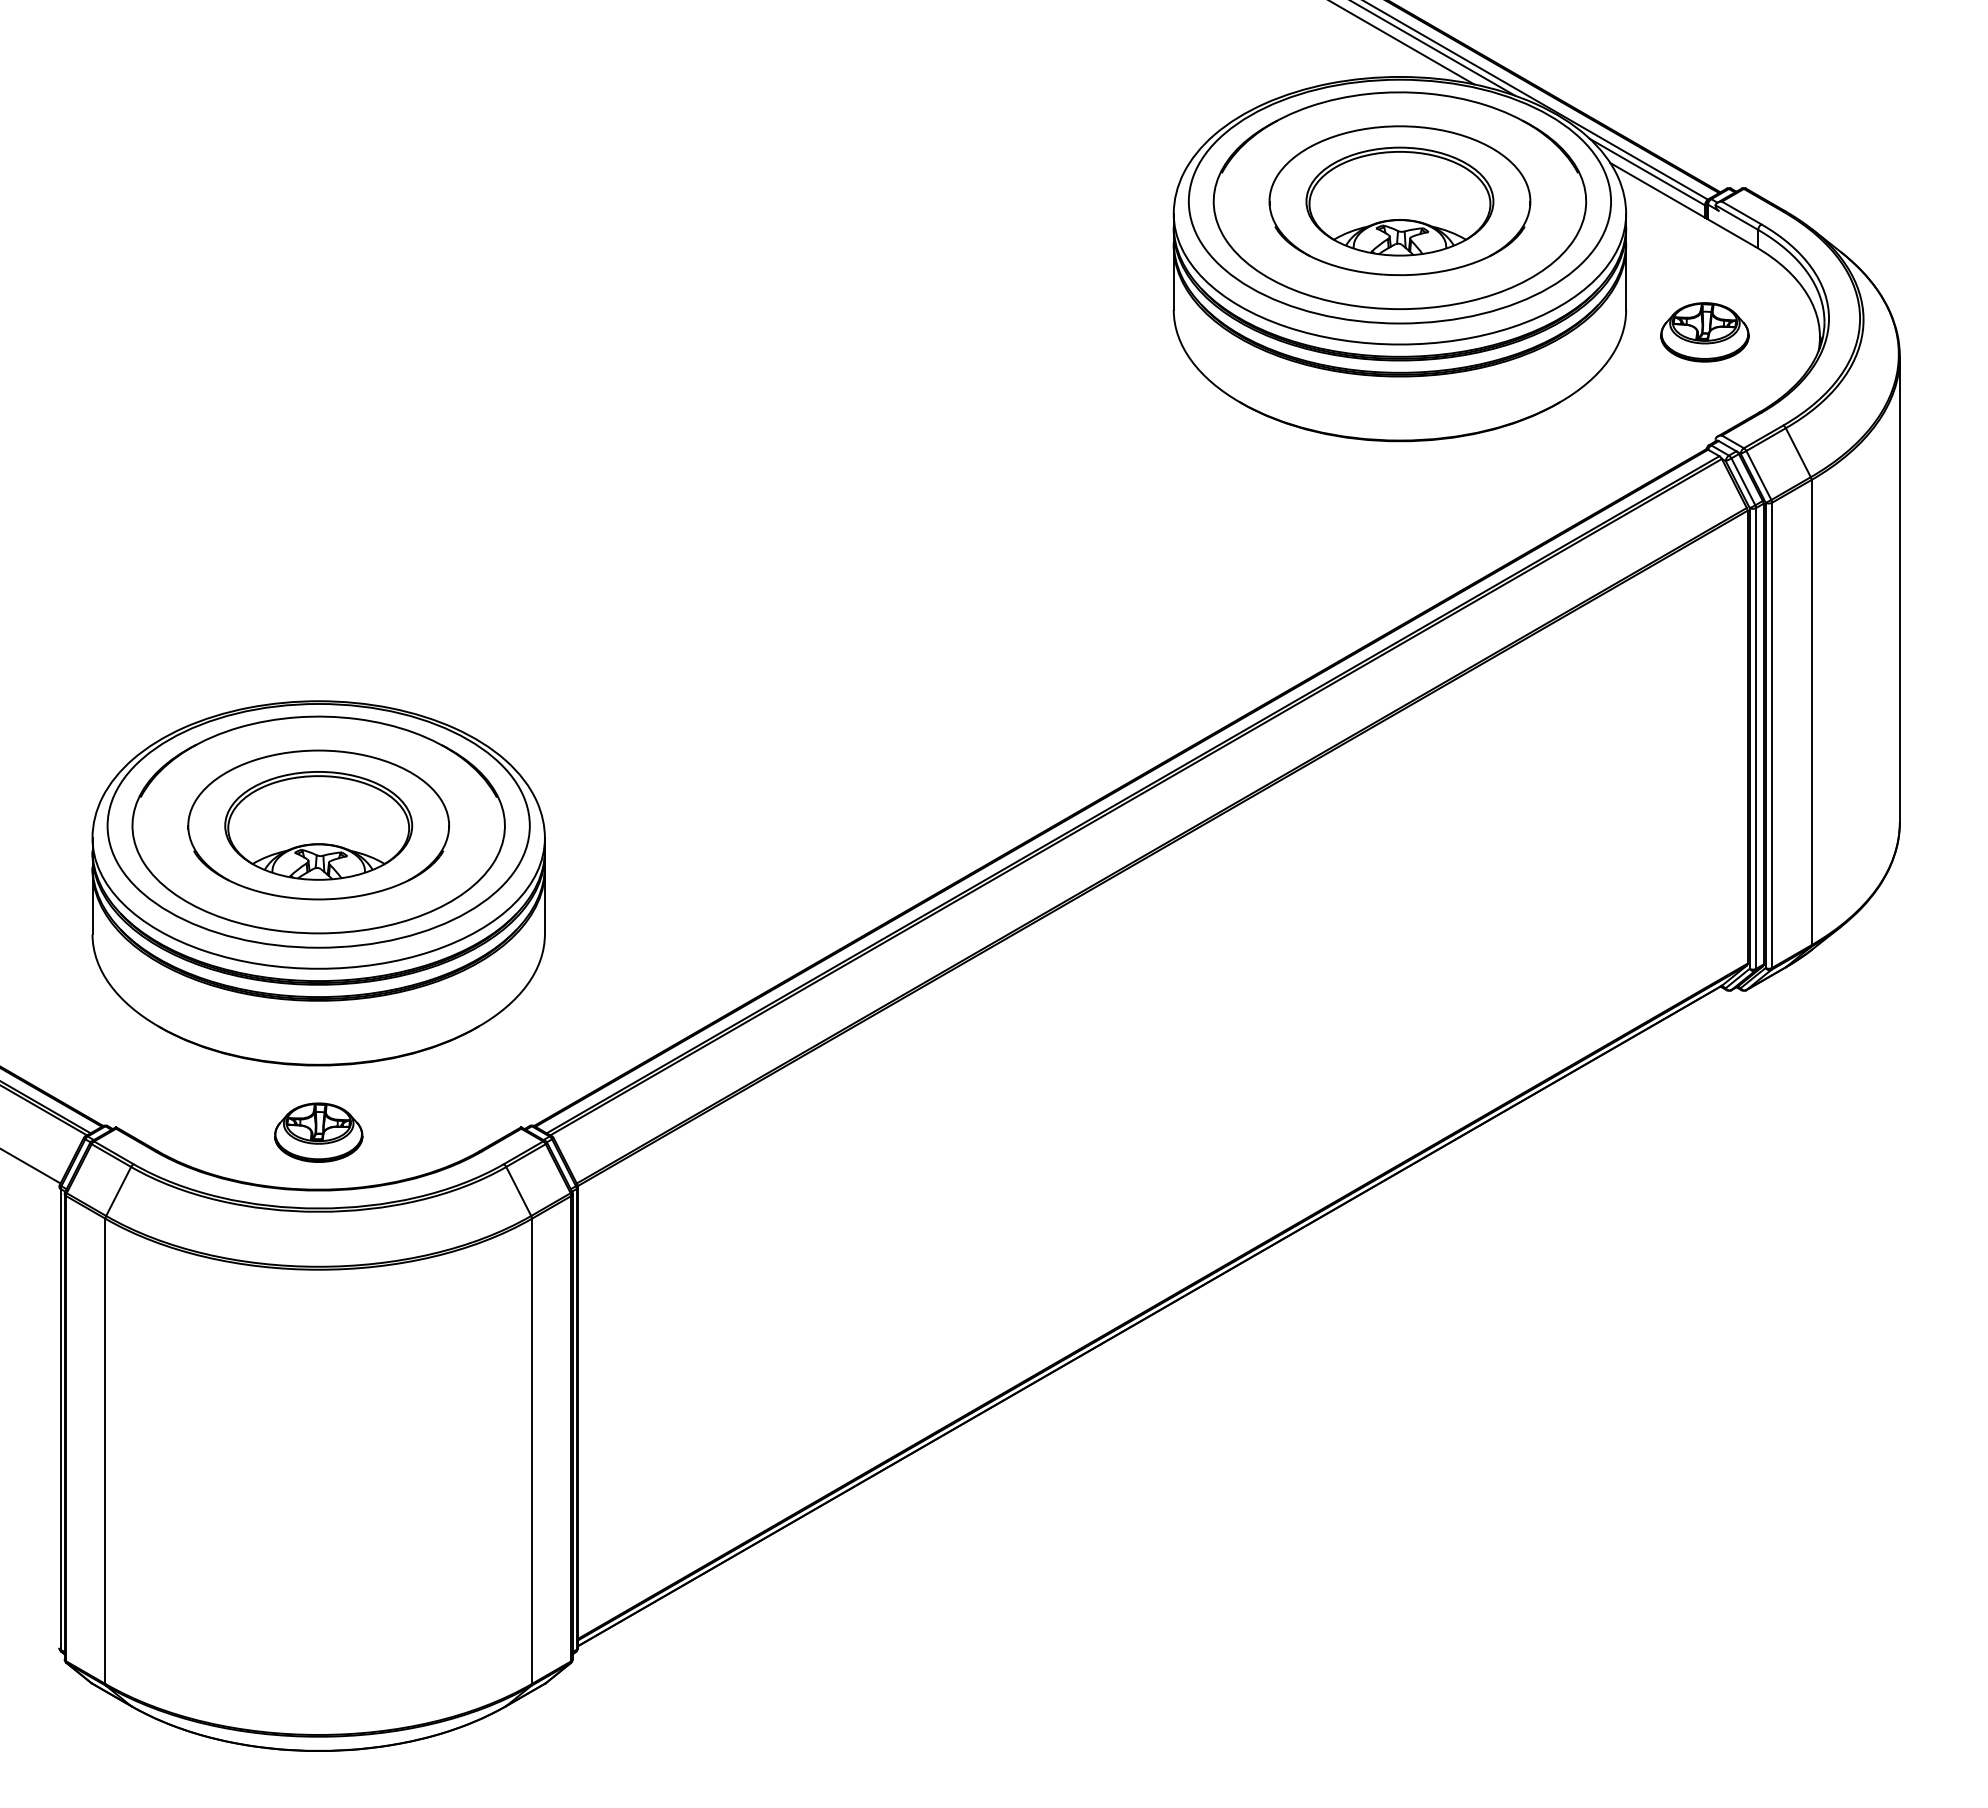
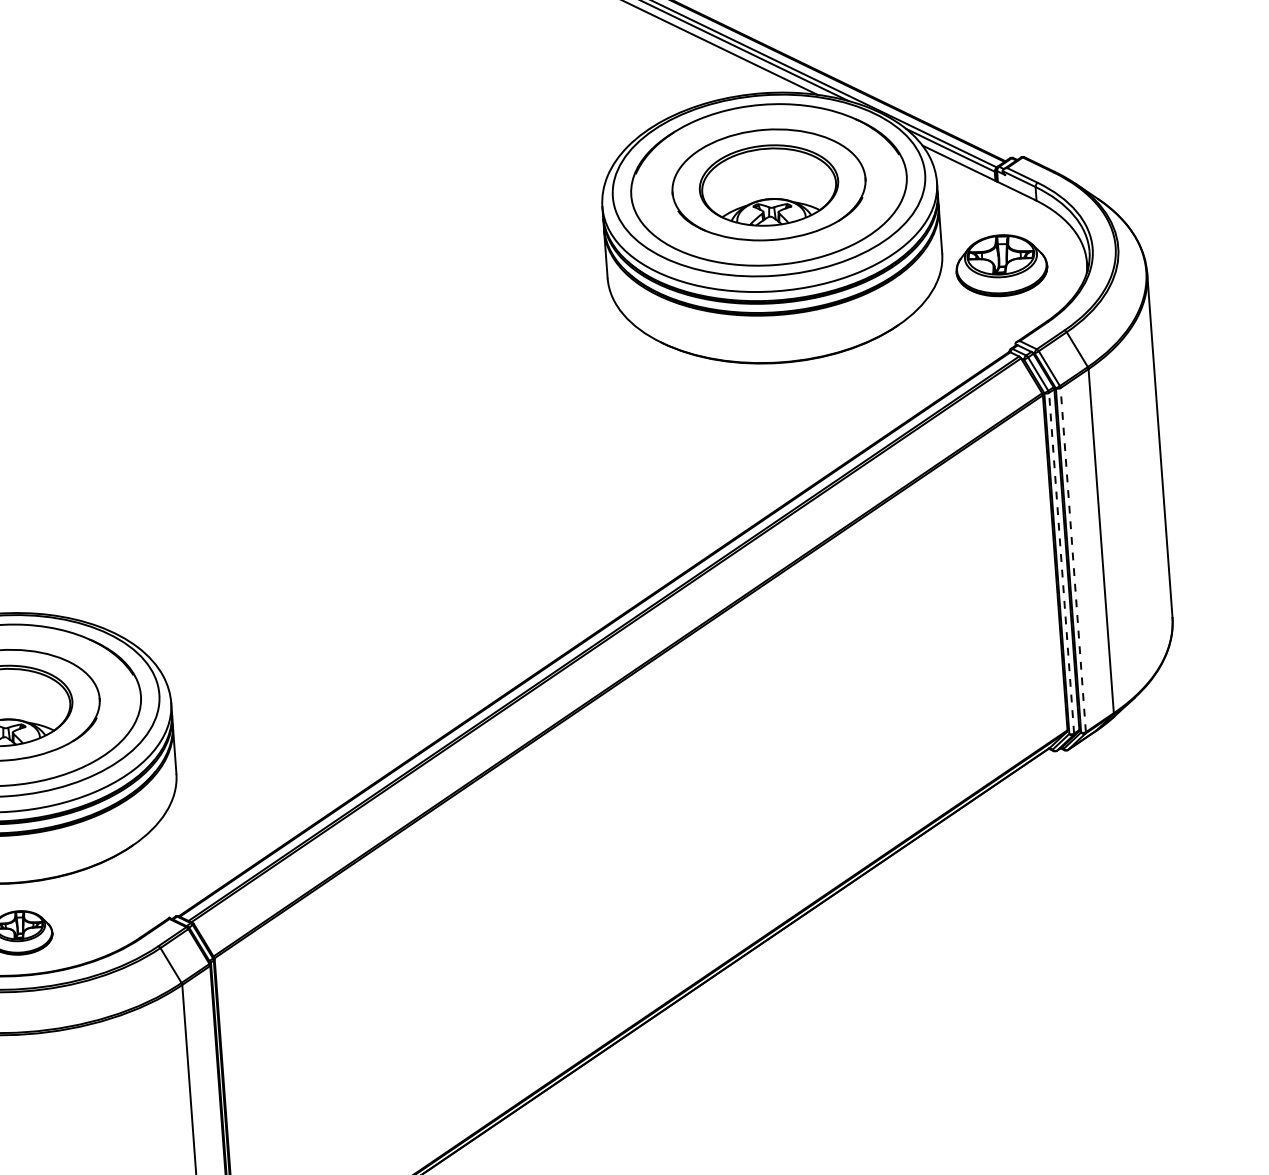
part: (1704, 332) -> (1001, 265), size x1.4
line: (1772, 735) -> (1073, 560), solid -> dashed
line: (1756, 737) -> (1061, 562), solid -> dashed

